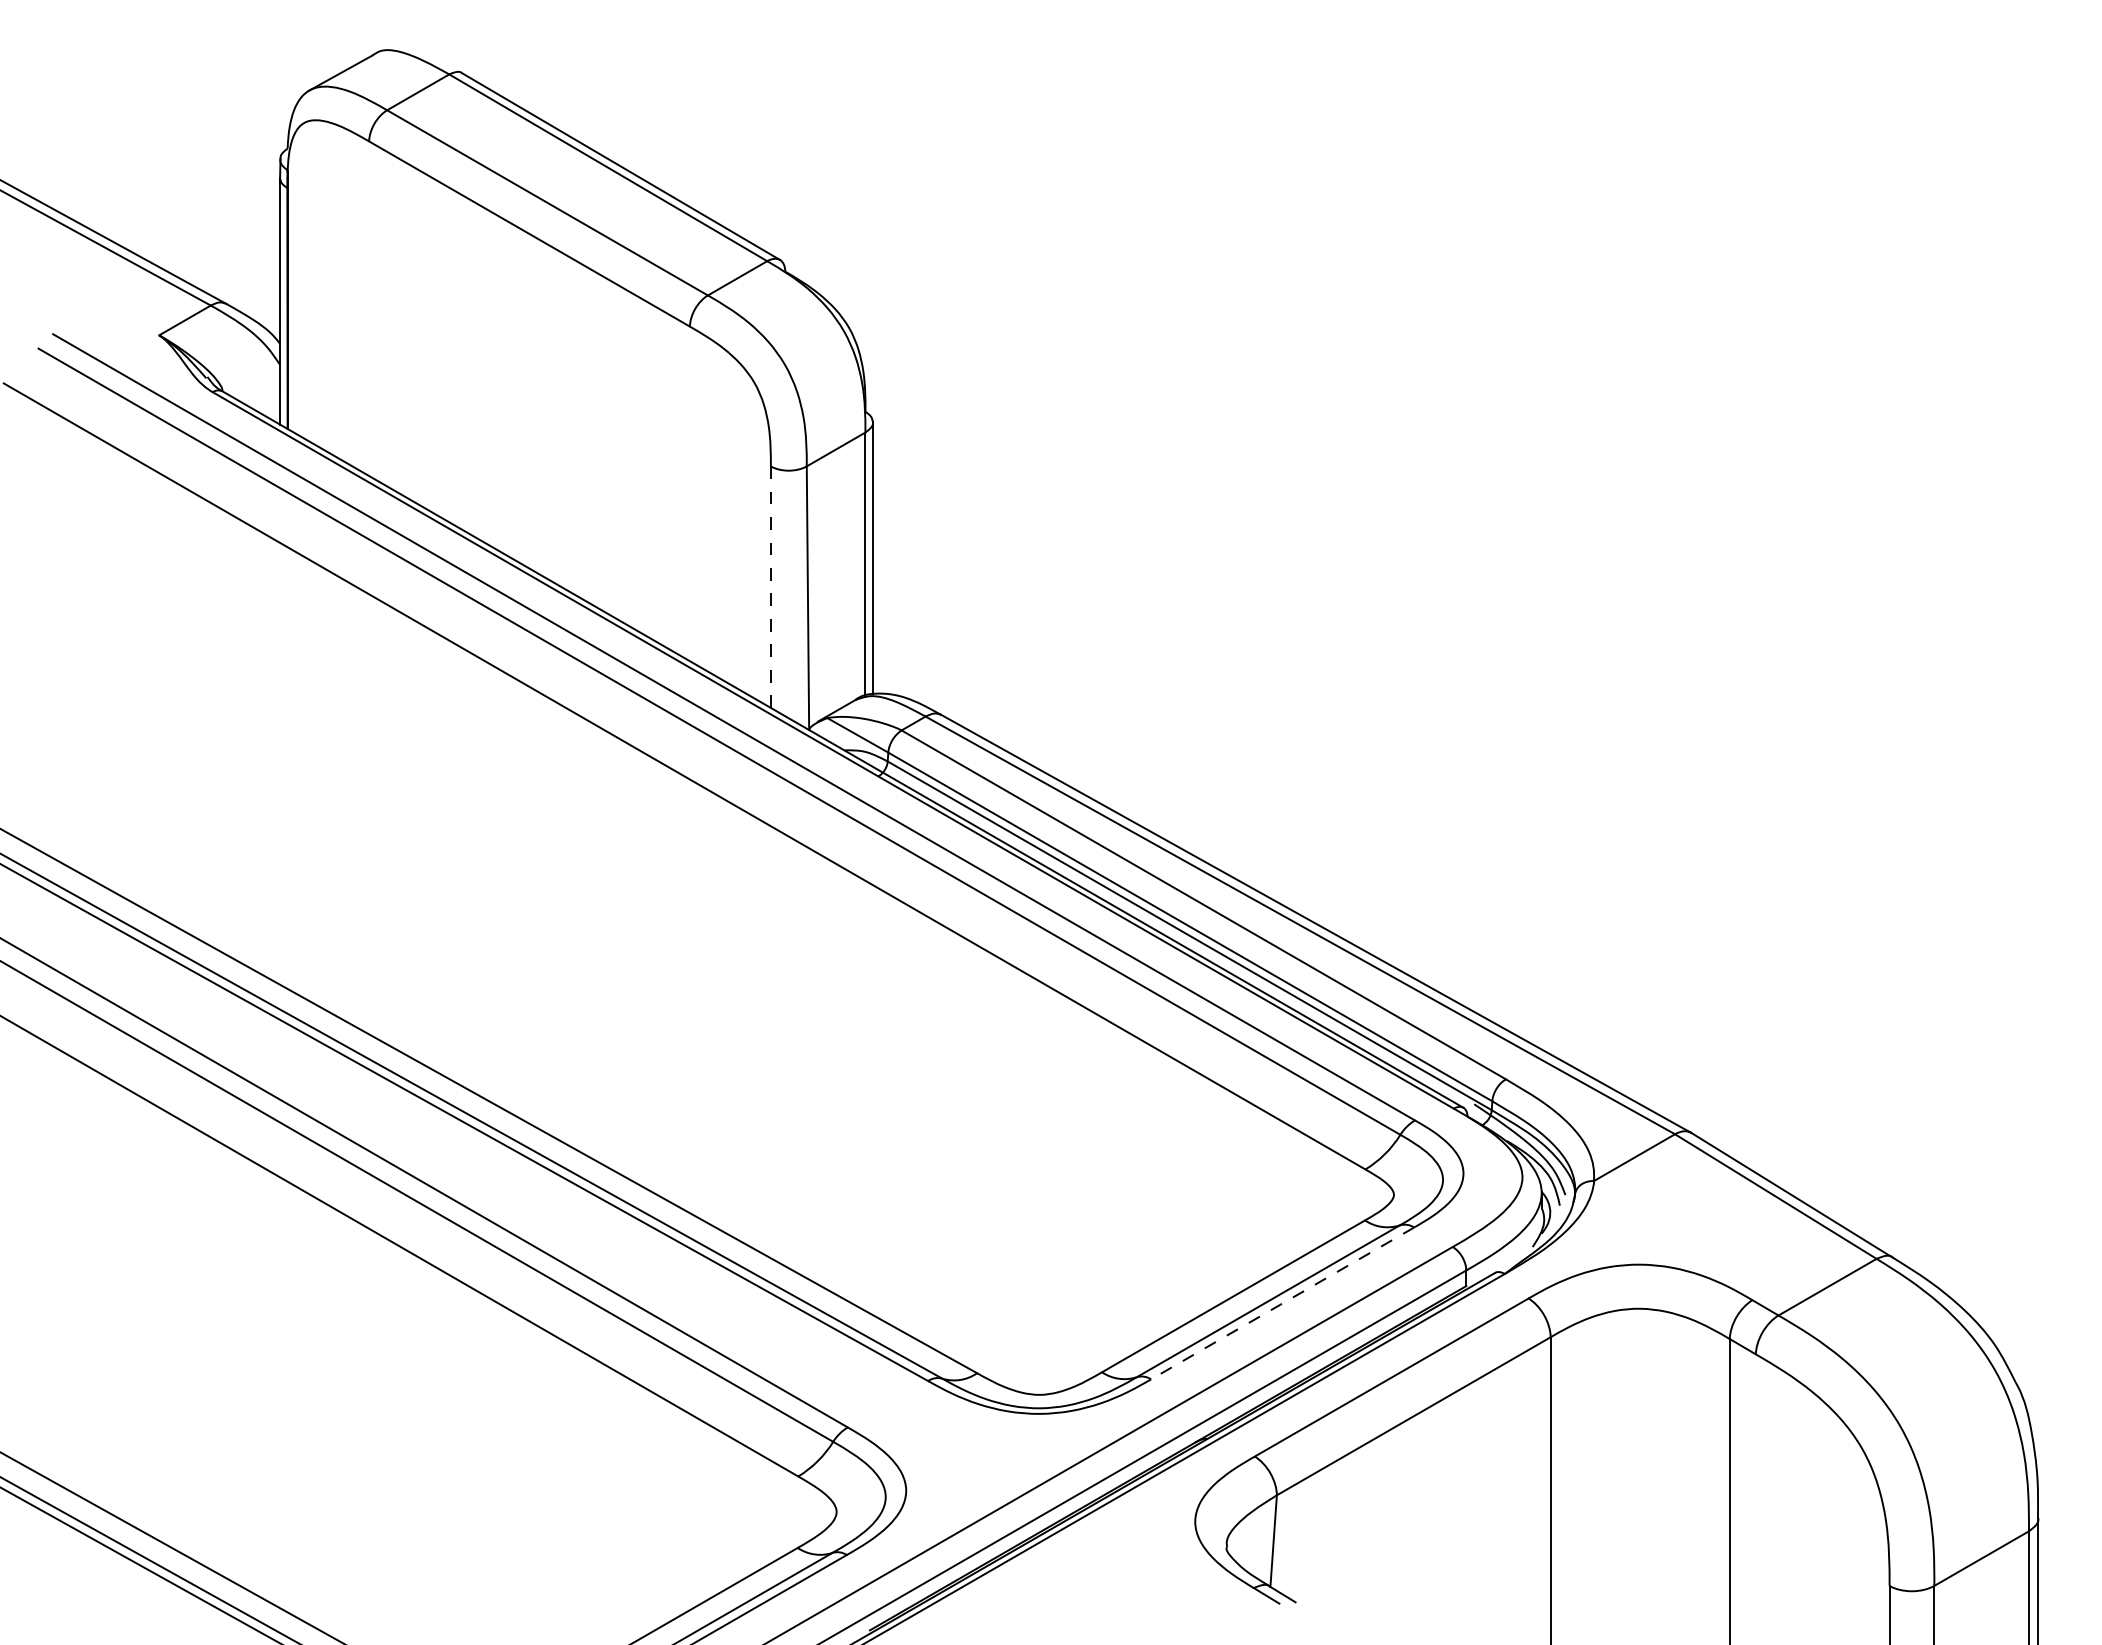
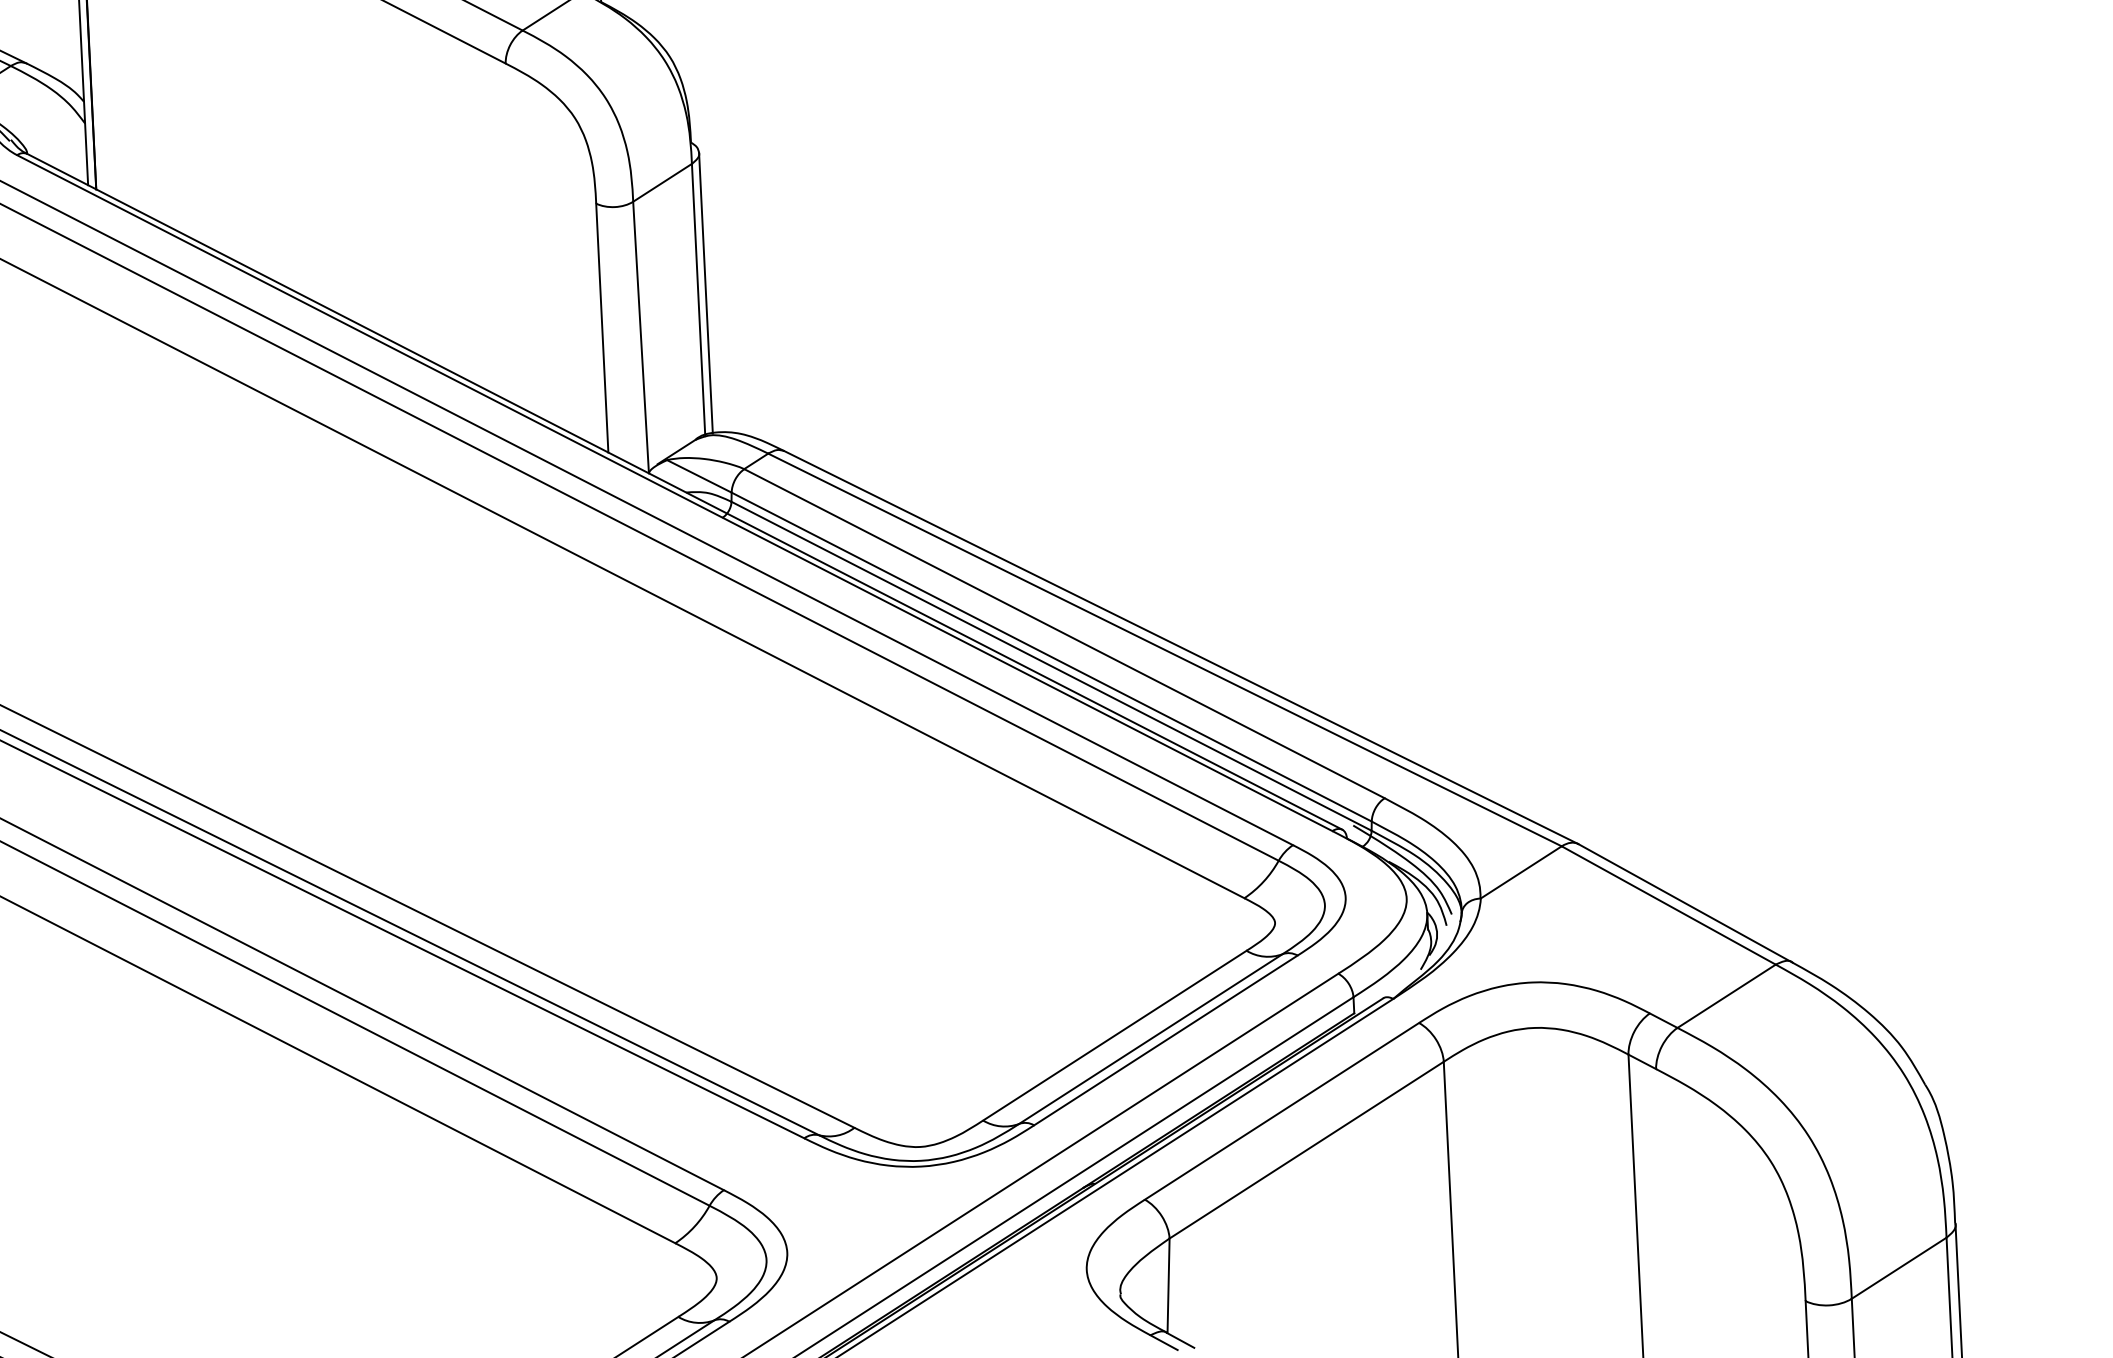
line: (770, 587) -> (601, 328), dashed -> solid
line: (1282, 1303) -> (1165, 1040), dashed -> solid

